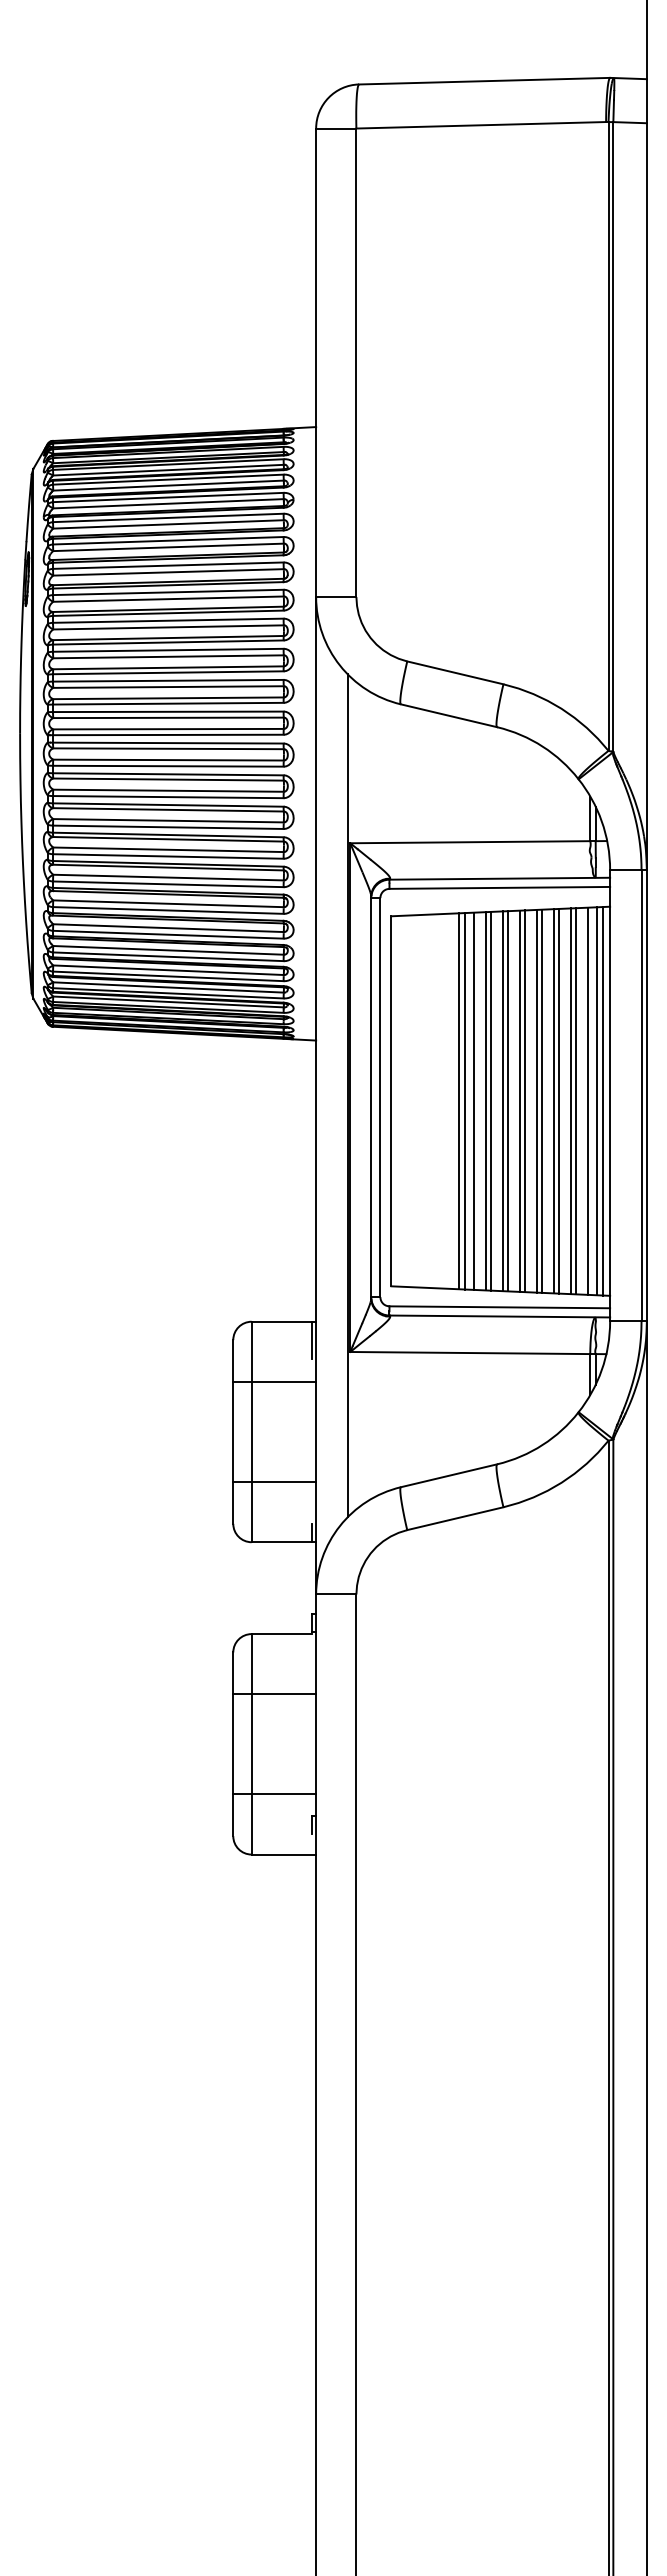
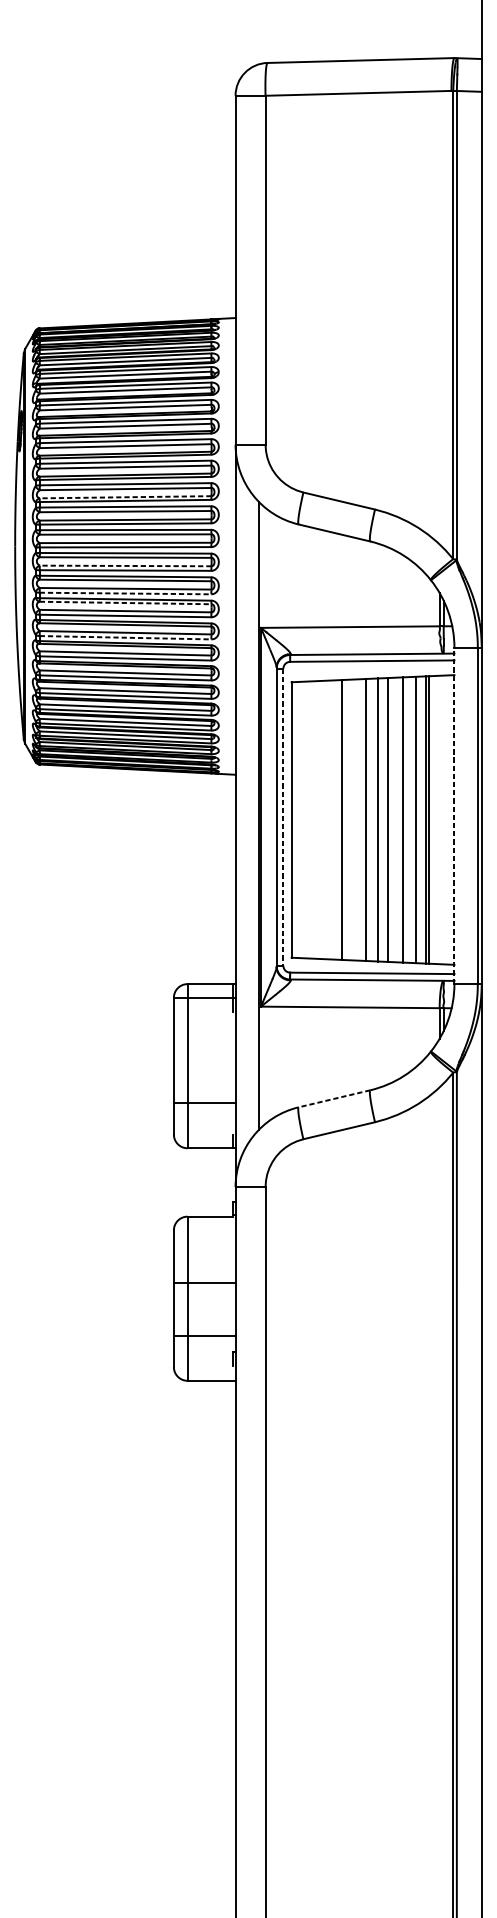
line: (168, 667) -> (125, 497), solid -> dashed
line: (168, 760) -> (125, 566), solid -> dashed
line: (168, 797) -> (125, 593), solid -> dashed
line: (169, 809) -> (126, 602), solid -> dashed
line: (168, 856) -> (125, 637), solid -> dashed
line: (610, 1095) -> (454, 815), solid -> dashed
line: (380, 1097) -> (283, 817), solid -> dashed
line: (473, 1100) -> (352, 819), removed
line: (537, 1100) -> (400, 819), removed
line: (588, 1100) -> (438, 819), removed
line: (465, 1101) -> (346, 820), removed
line: (486, 1101) -> (362, 820), removed
line: (503, 1101) -> (375, 820), removed
line: (524, 1101) -> (390, 820), removed
line: (554, 1101) -> (413, 820), removed
line: (596, 1101) -> (444, 820), removed
line: (603, 1101) -> (449, 820), removed
line: (274, 1381) -> (204, 998), moved
line: (448, 1475) -> (334, 1098), solid -> dashed
line: (274, 1694) -> (204, 1283), moved

